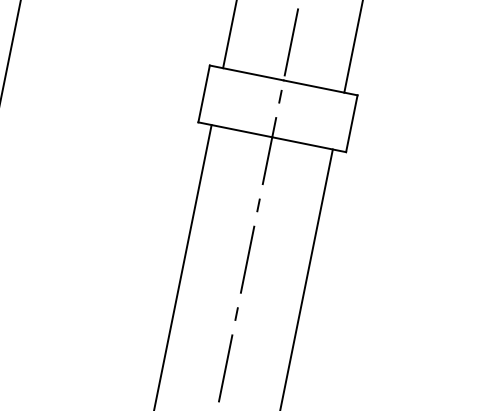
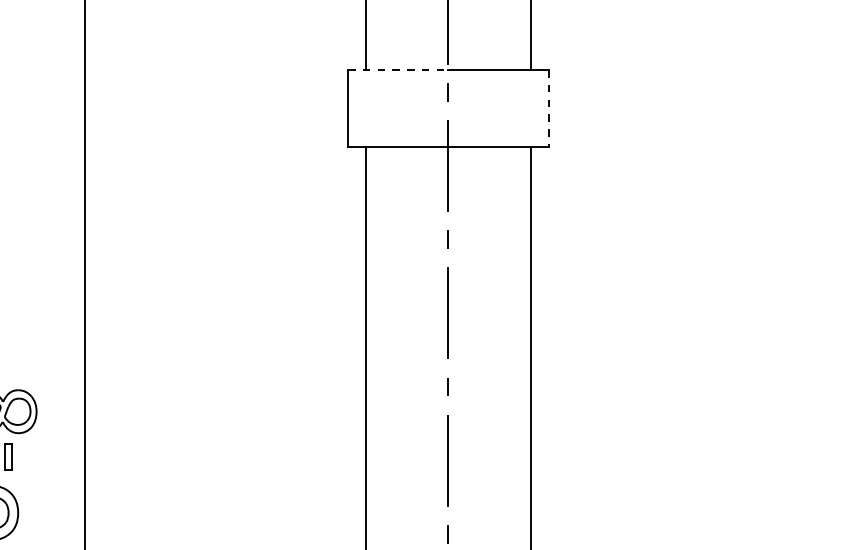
line: (246, 73) -> (398, 70), solid -> dashed
line: (351, 123) -> (548, 108), solid -> dashed

